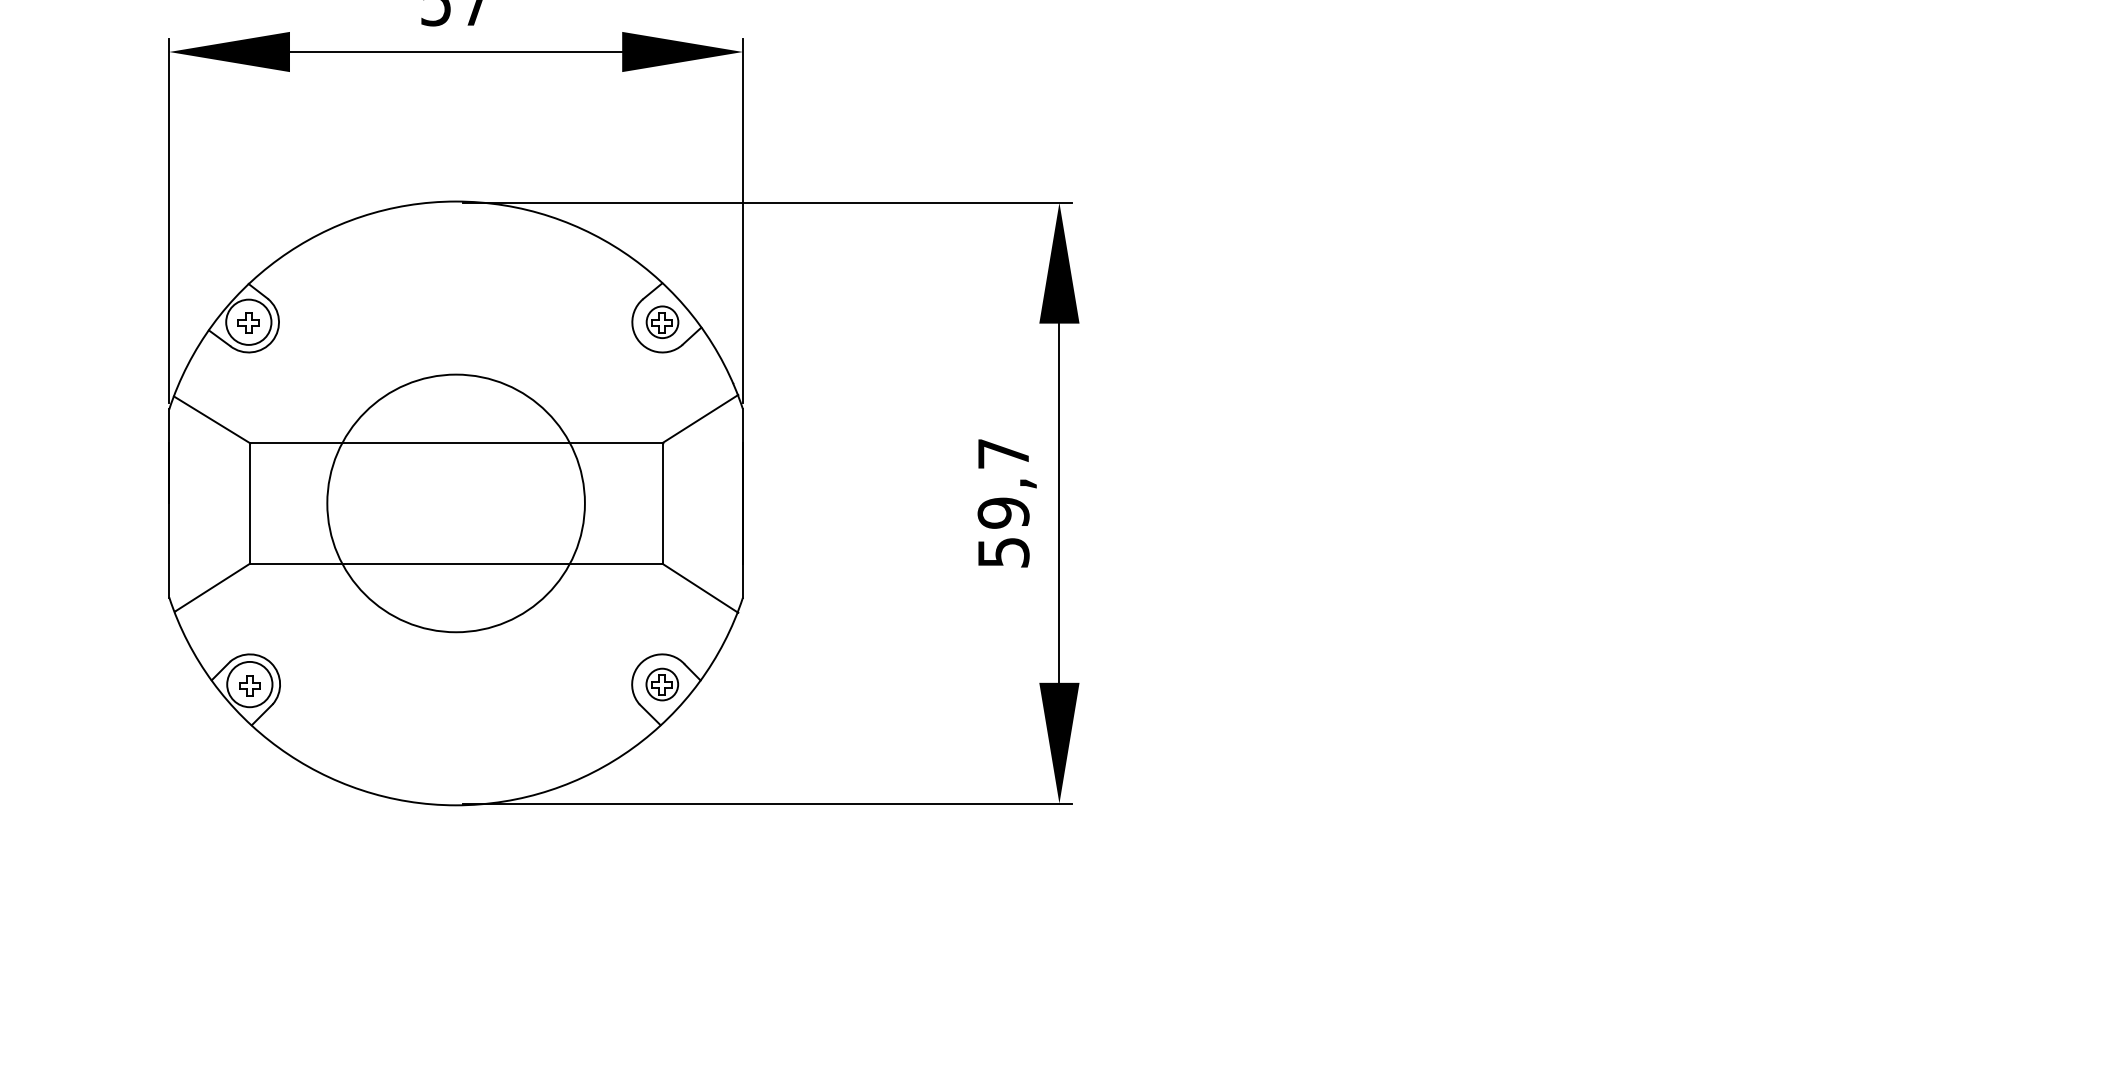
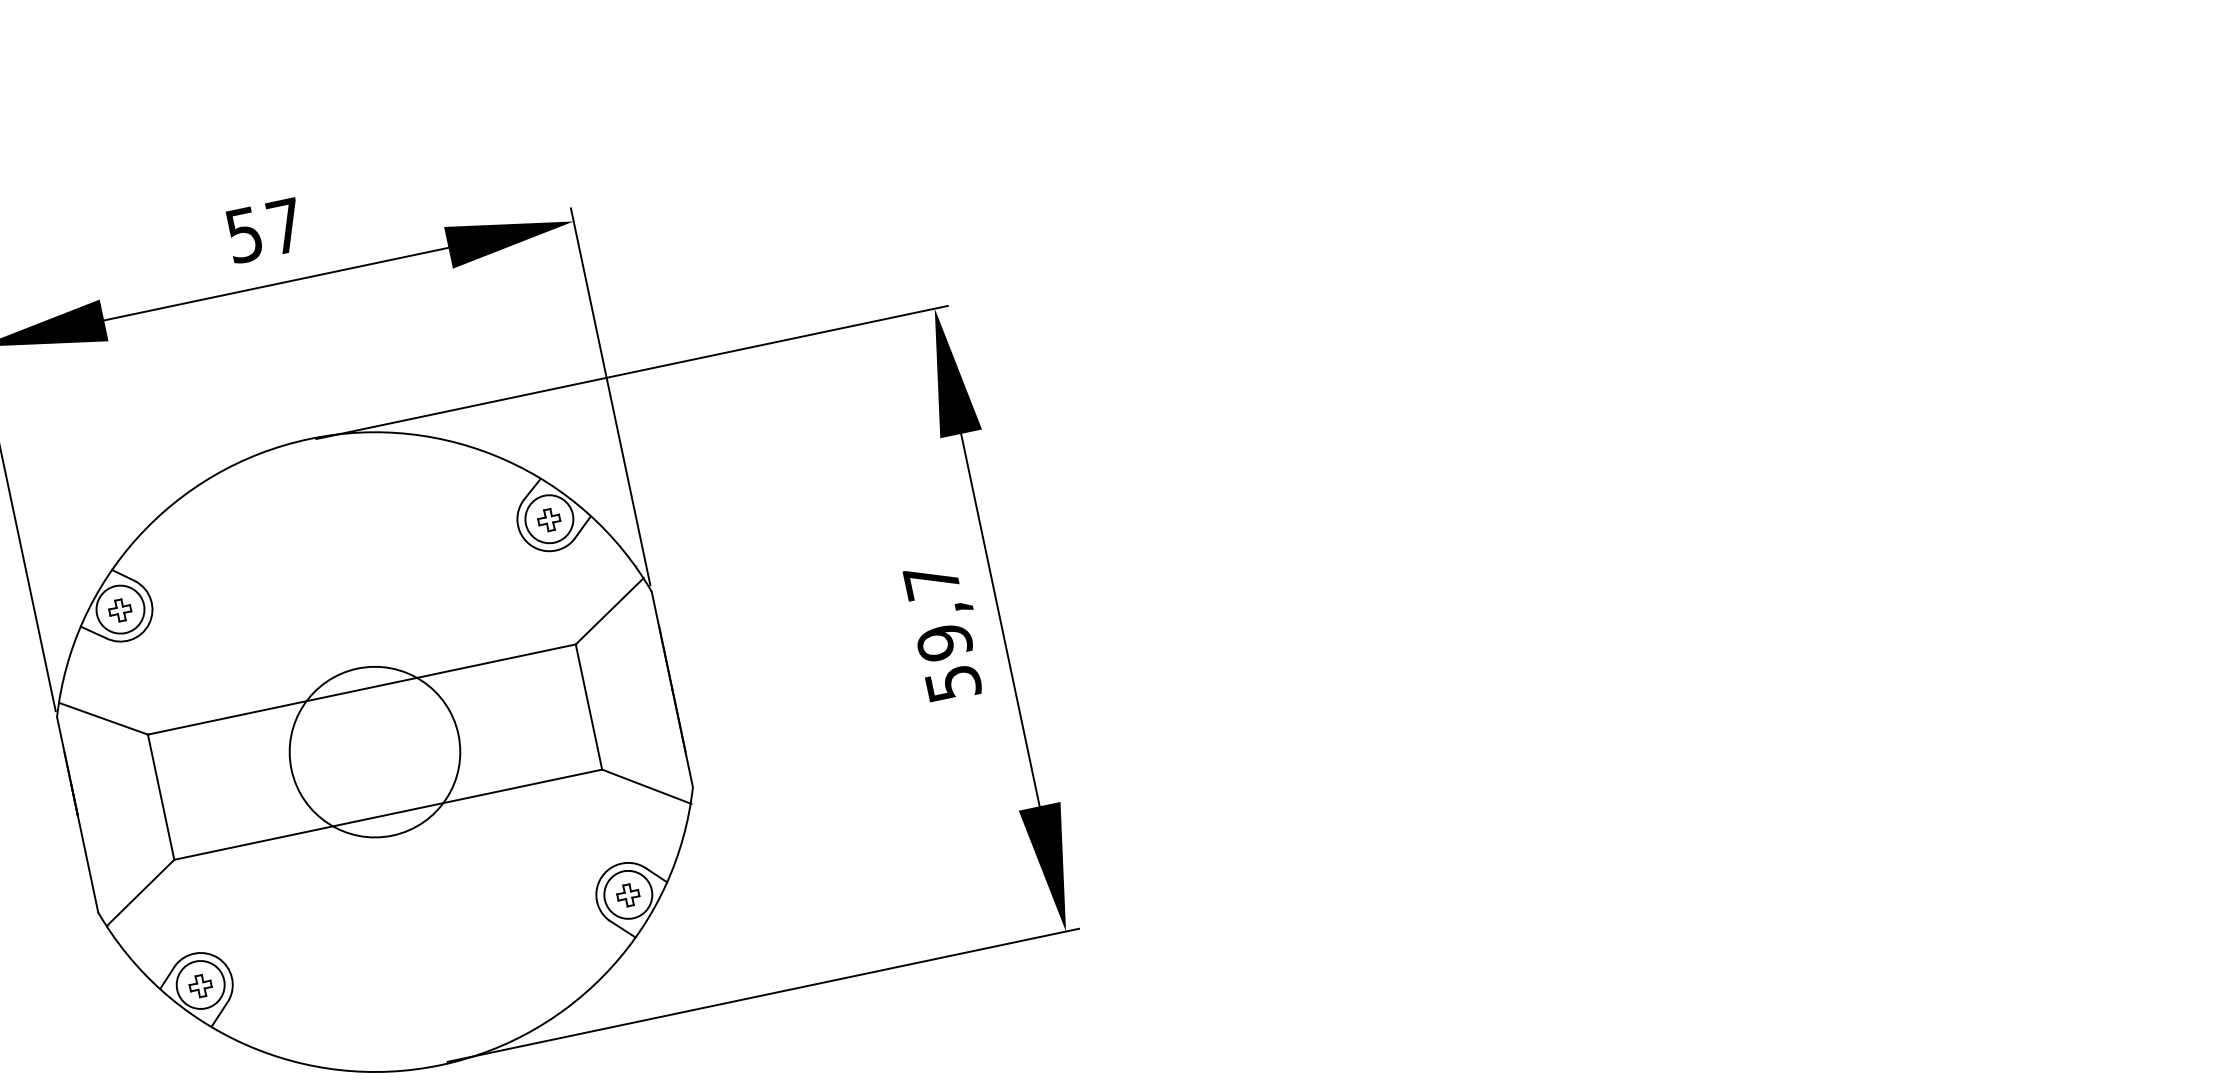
circle: (662, 321) -> (549, 518), size x1.43
circle: (455, 502) -> (374, 751), size x0.62
circle: (661, 684) -> (627, 894), size x1.43

